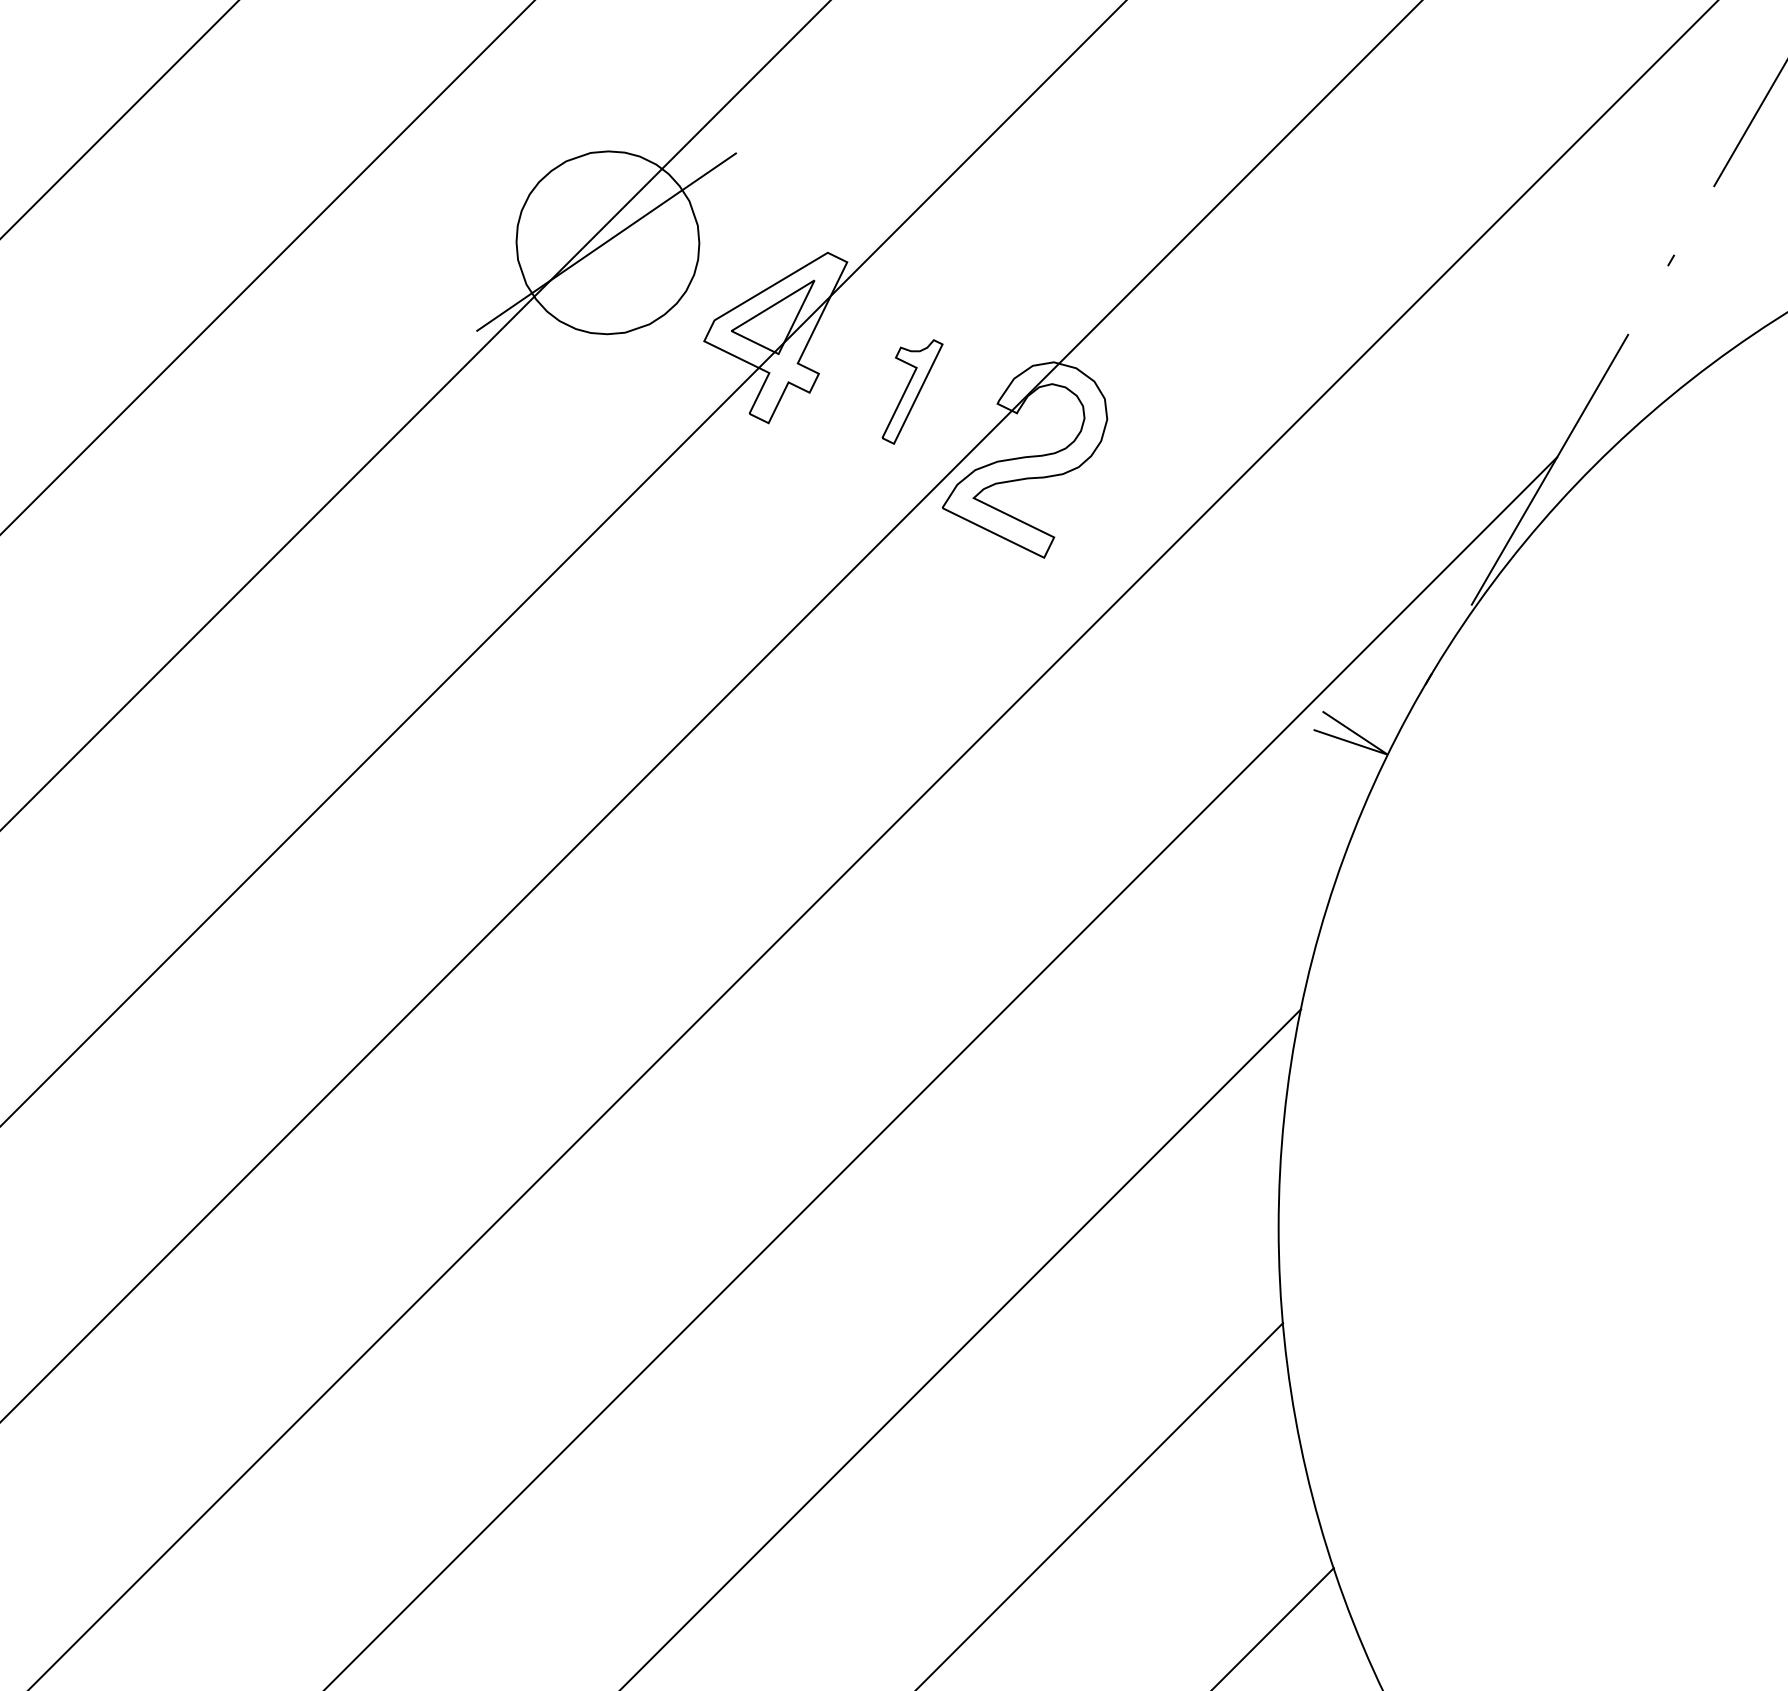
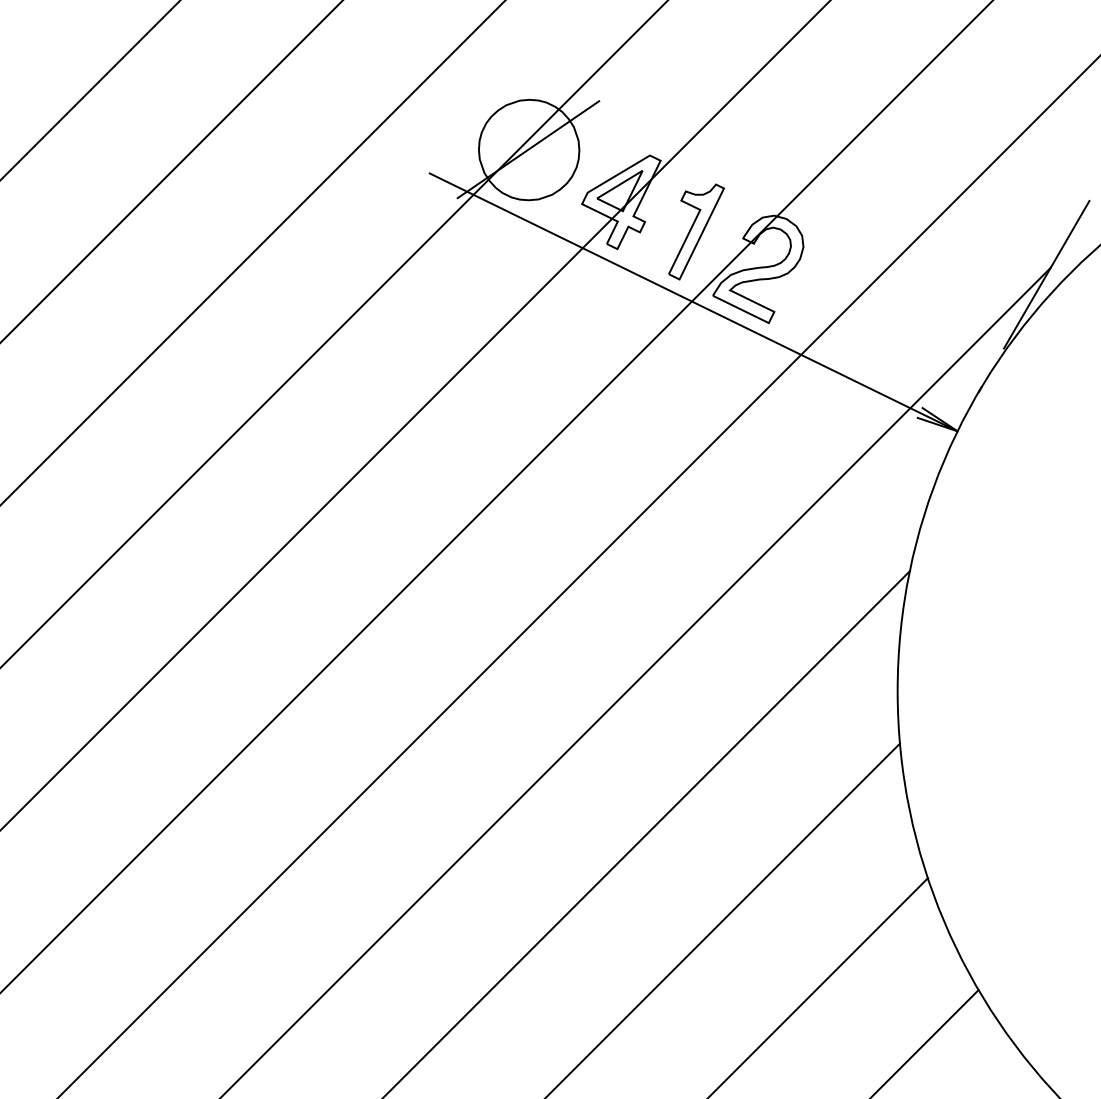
part: (912, 391) -> (696, 231), size x1.67
line: (907, 520) -> (693, 302), added

